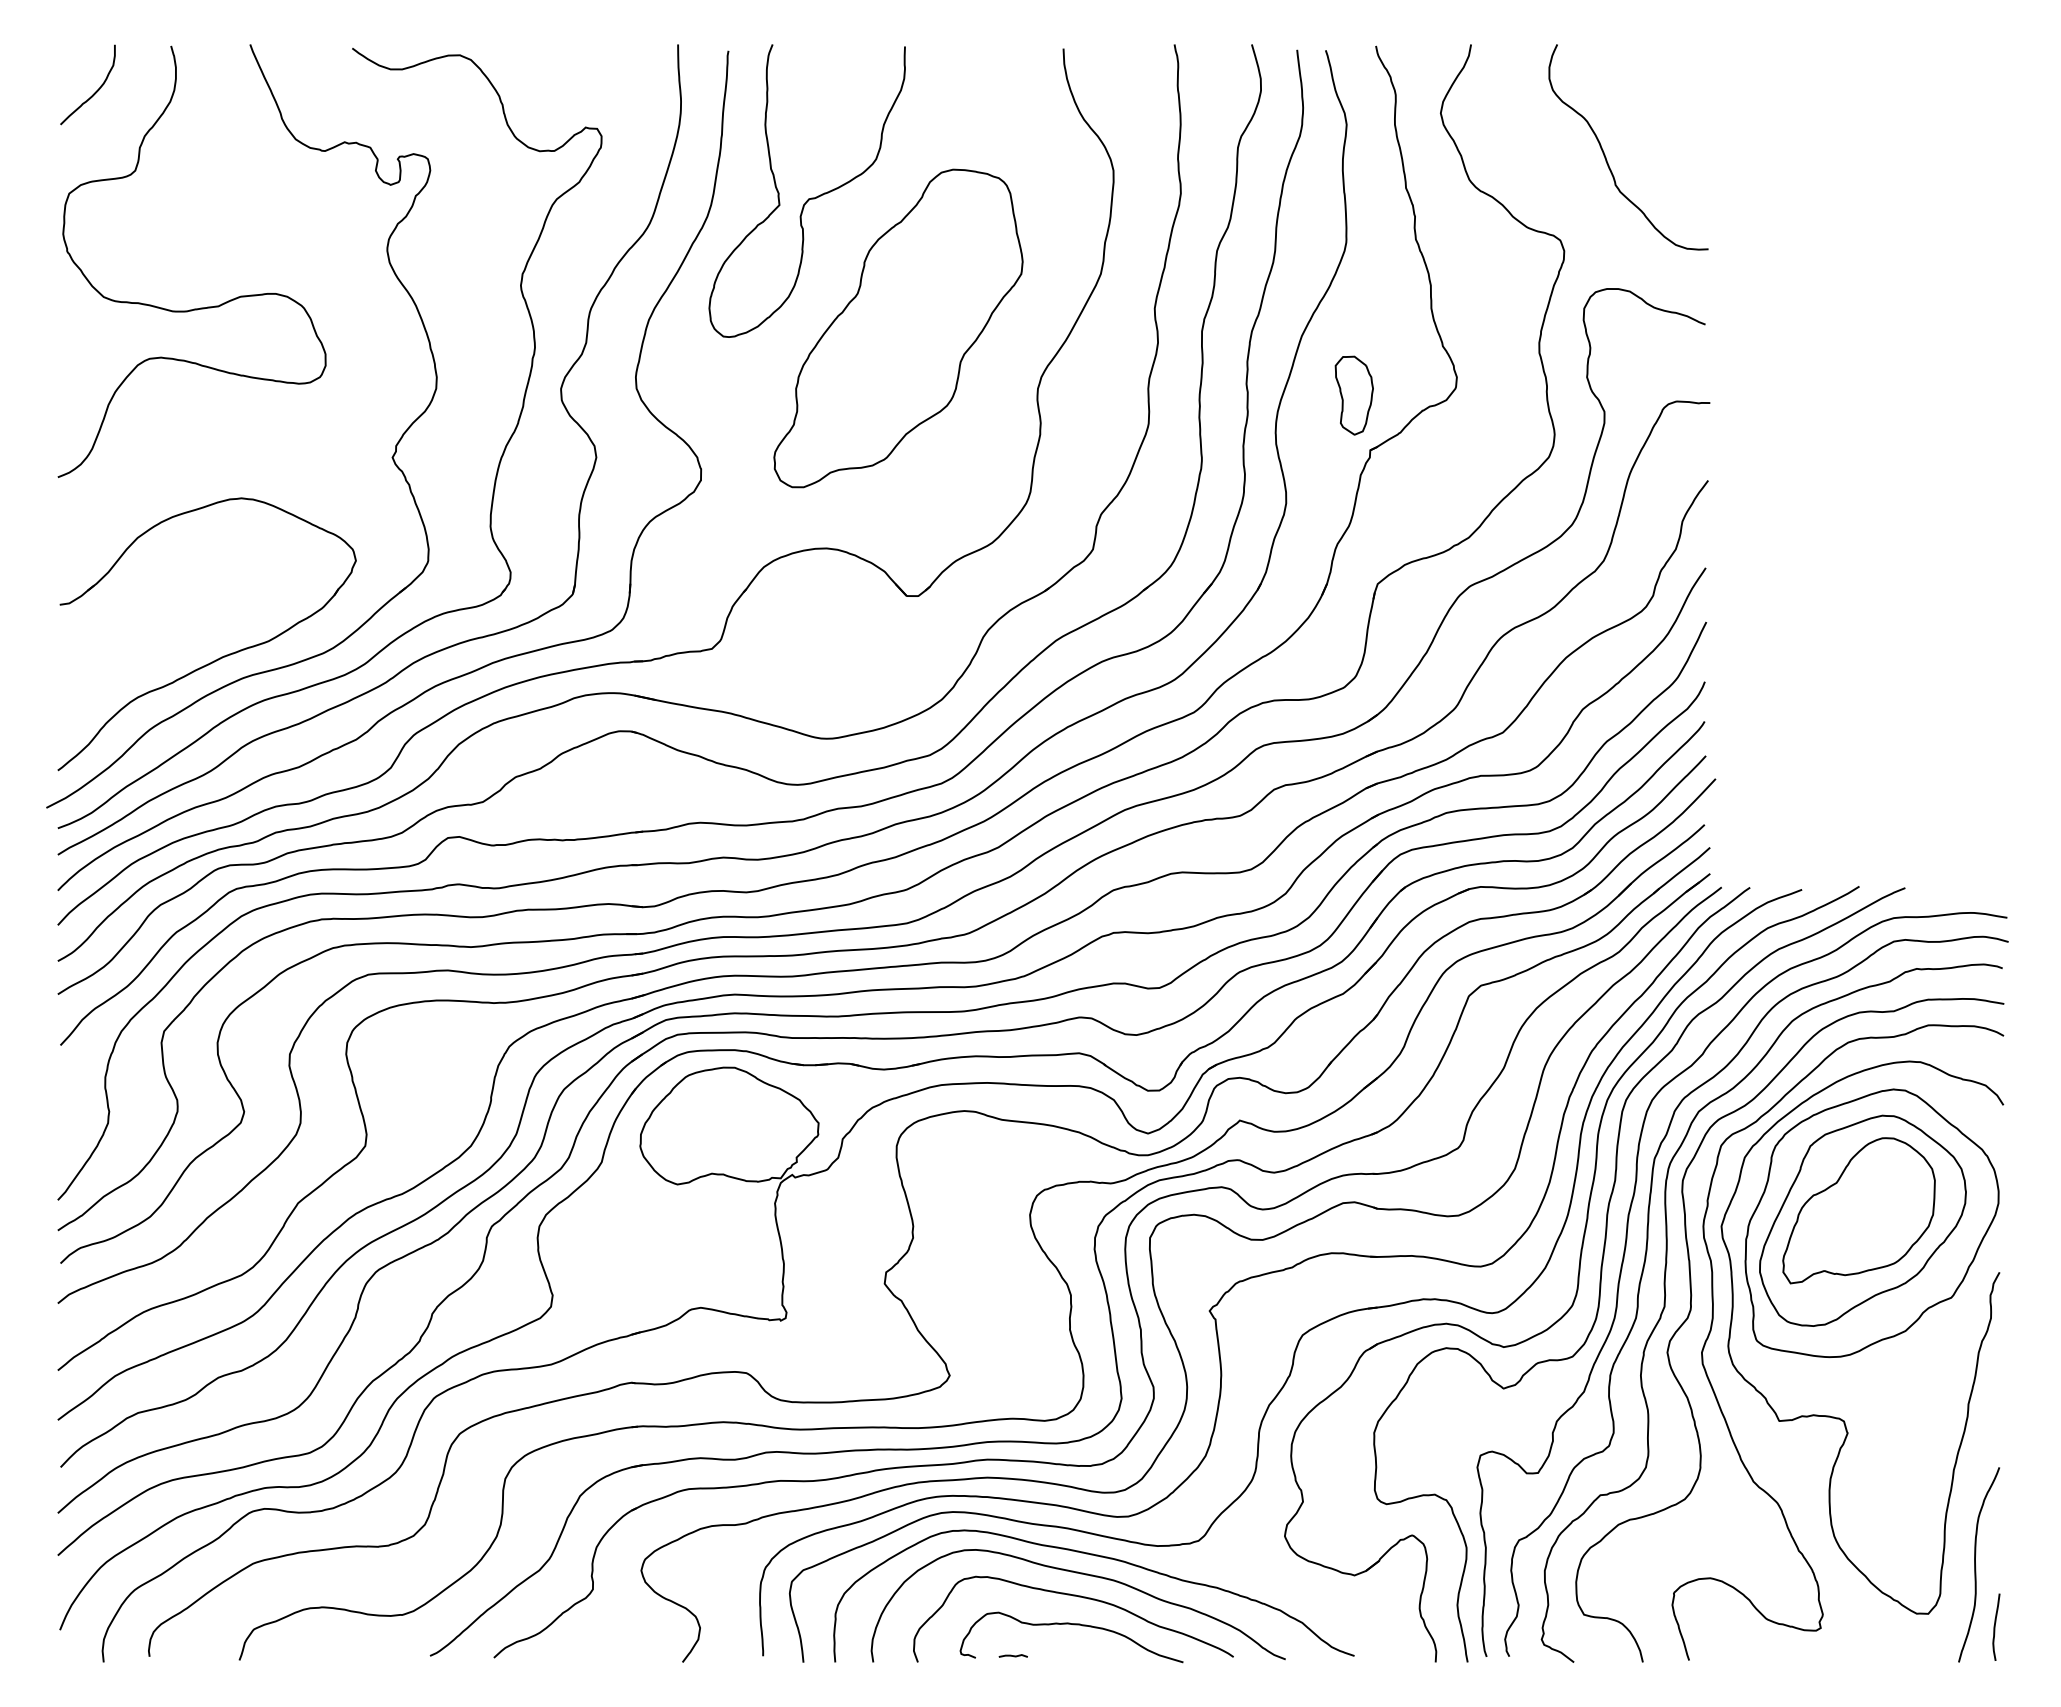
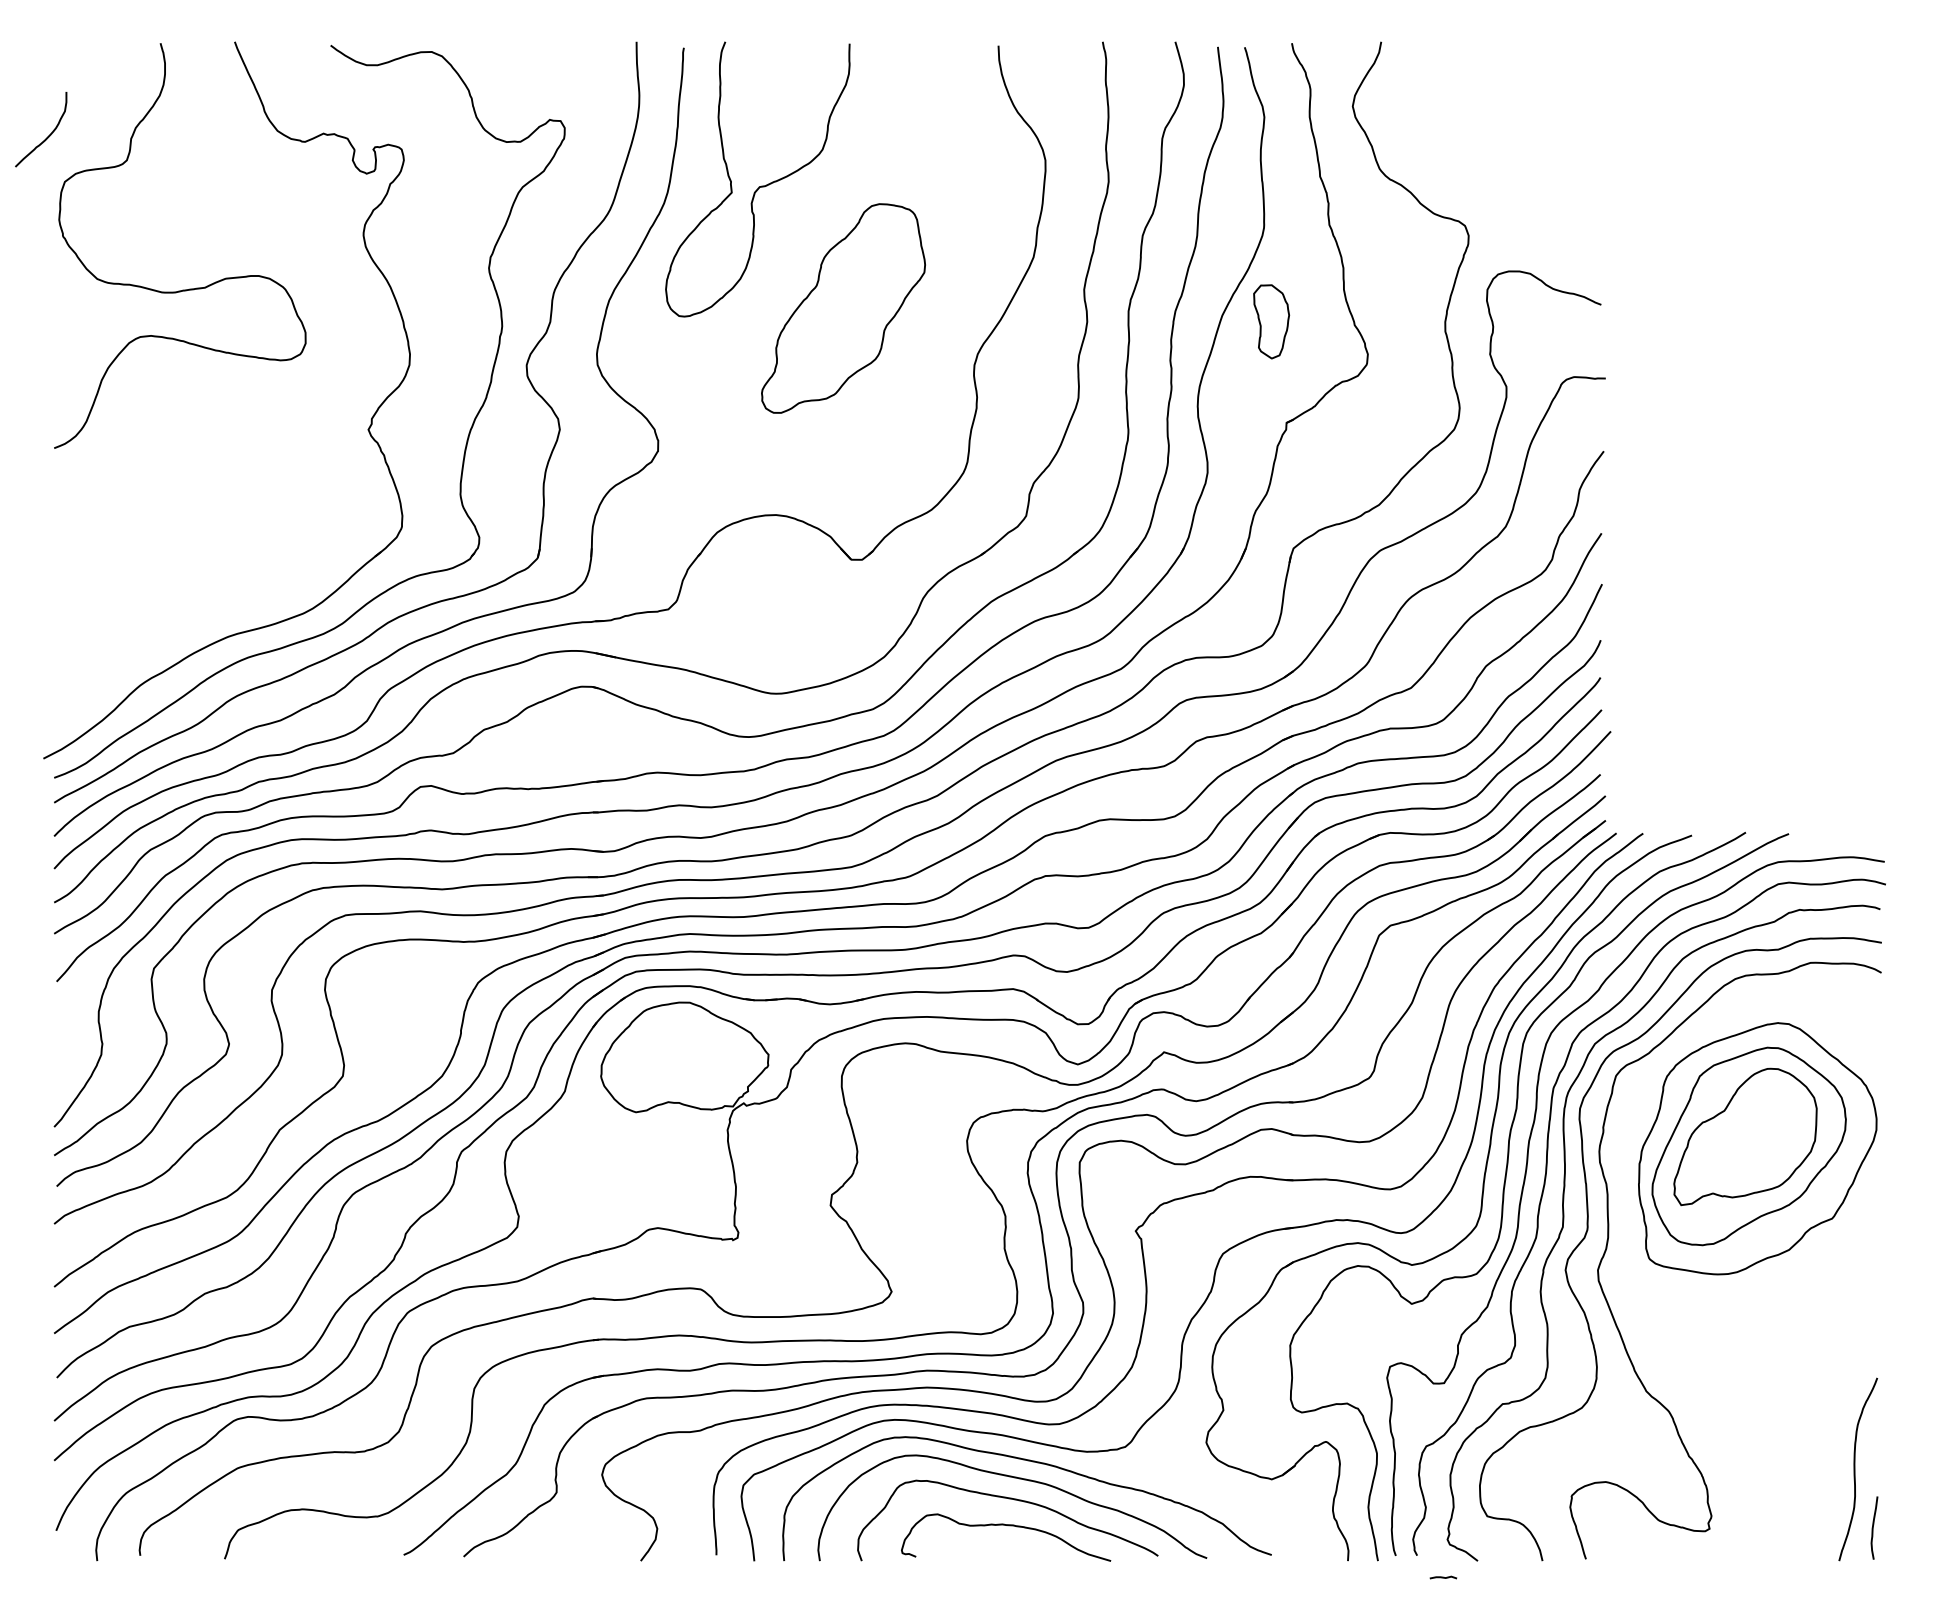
curve: (95, 91) -> (48, 135), moved
curve: (1605, 154) -> (1507, 145), removed
part: (898, 328) -> (843, 308), size x0.7
part: (1353, 395) -> (1270, 321), moved
part: (217, 658) -> (204, 618), removed
curve: (1839, 1417) -> (1727, 1331), removed
line: (1012, 1655) -> (1442, 1577), moved

